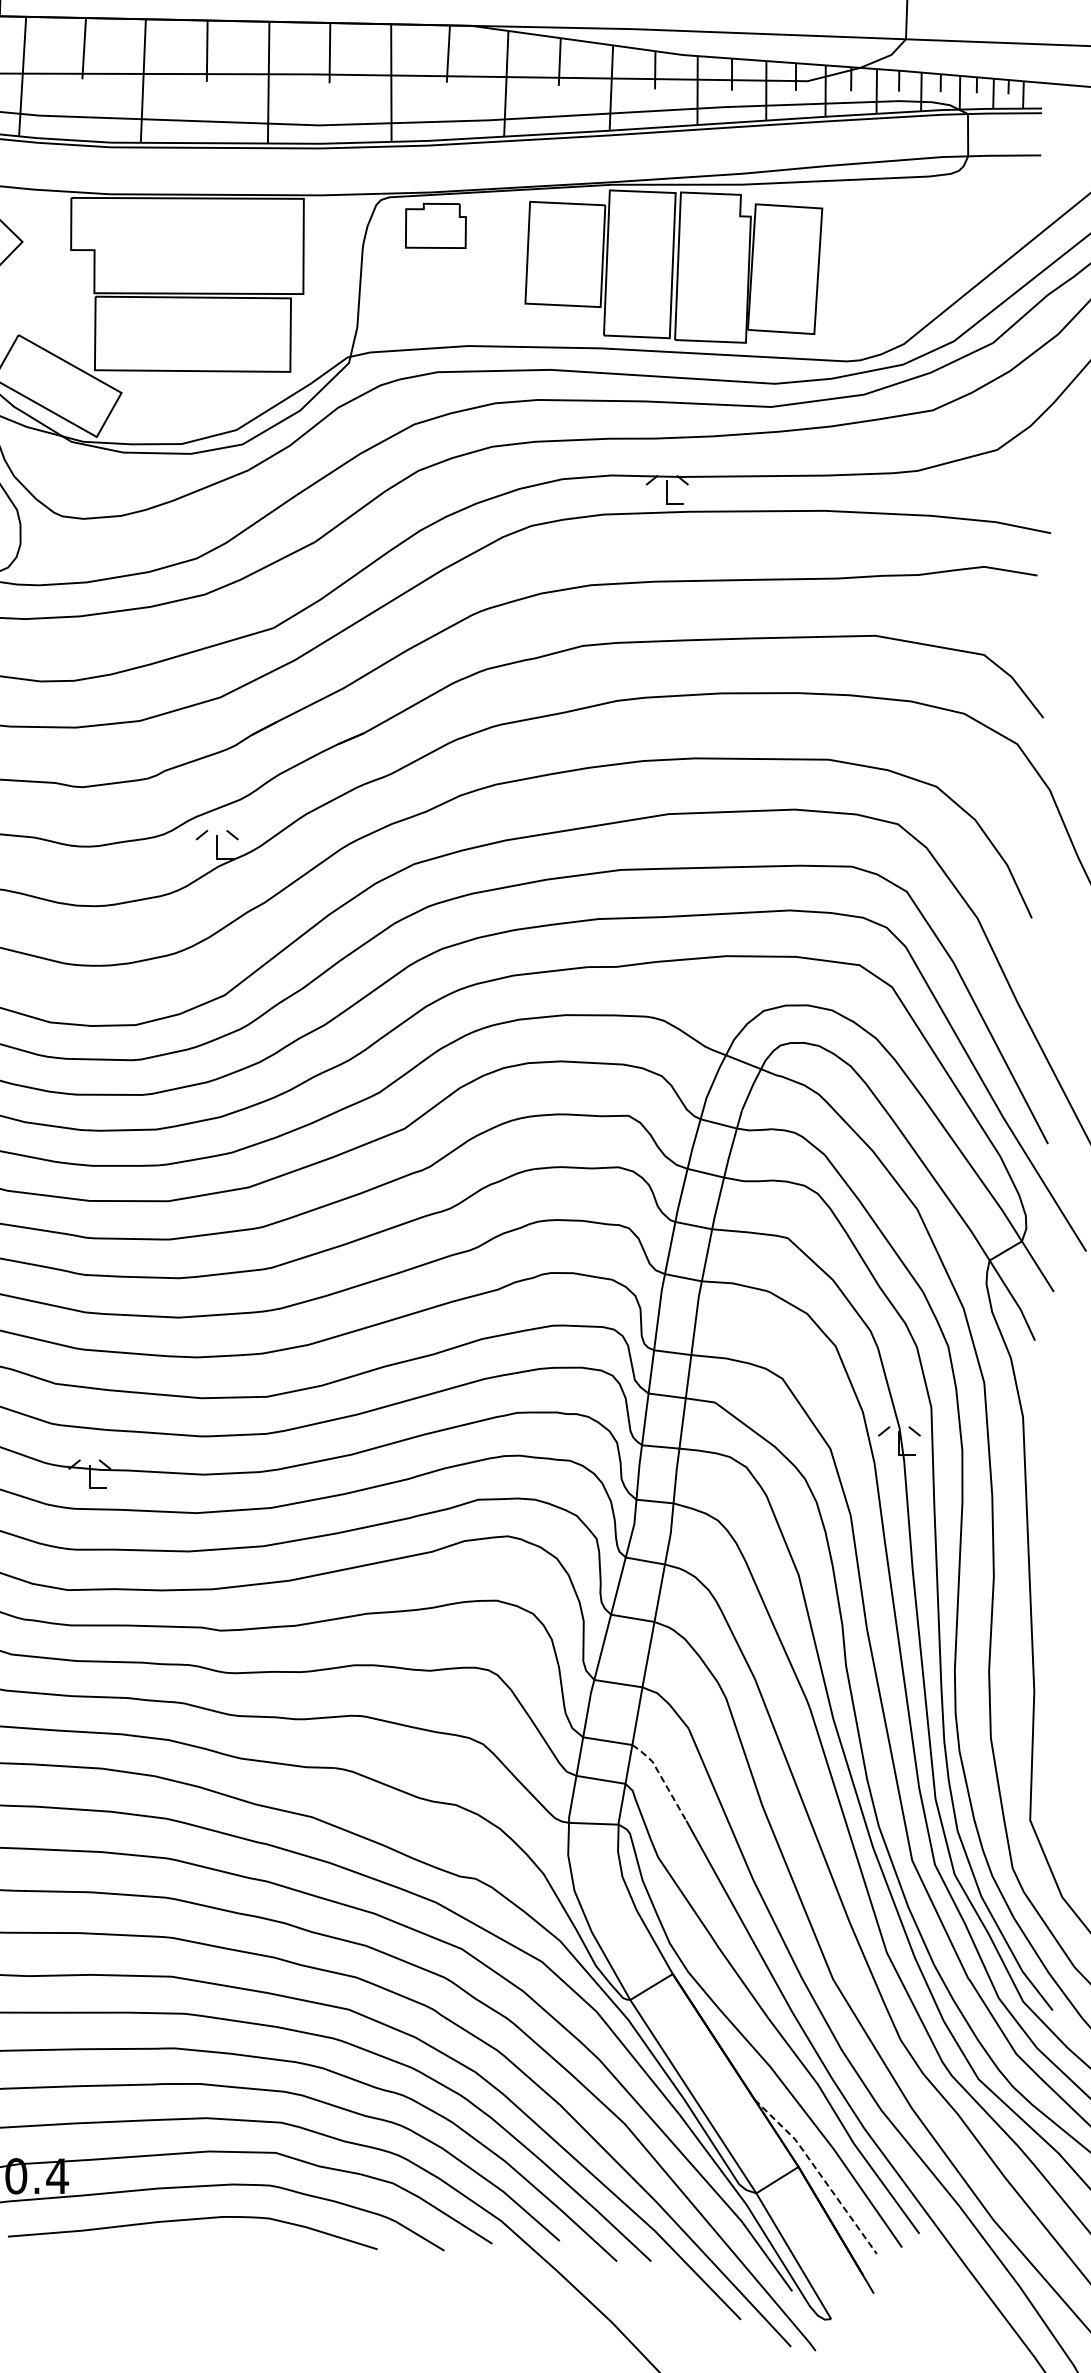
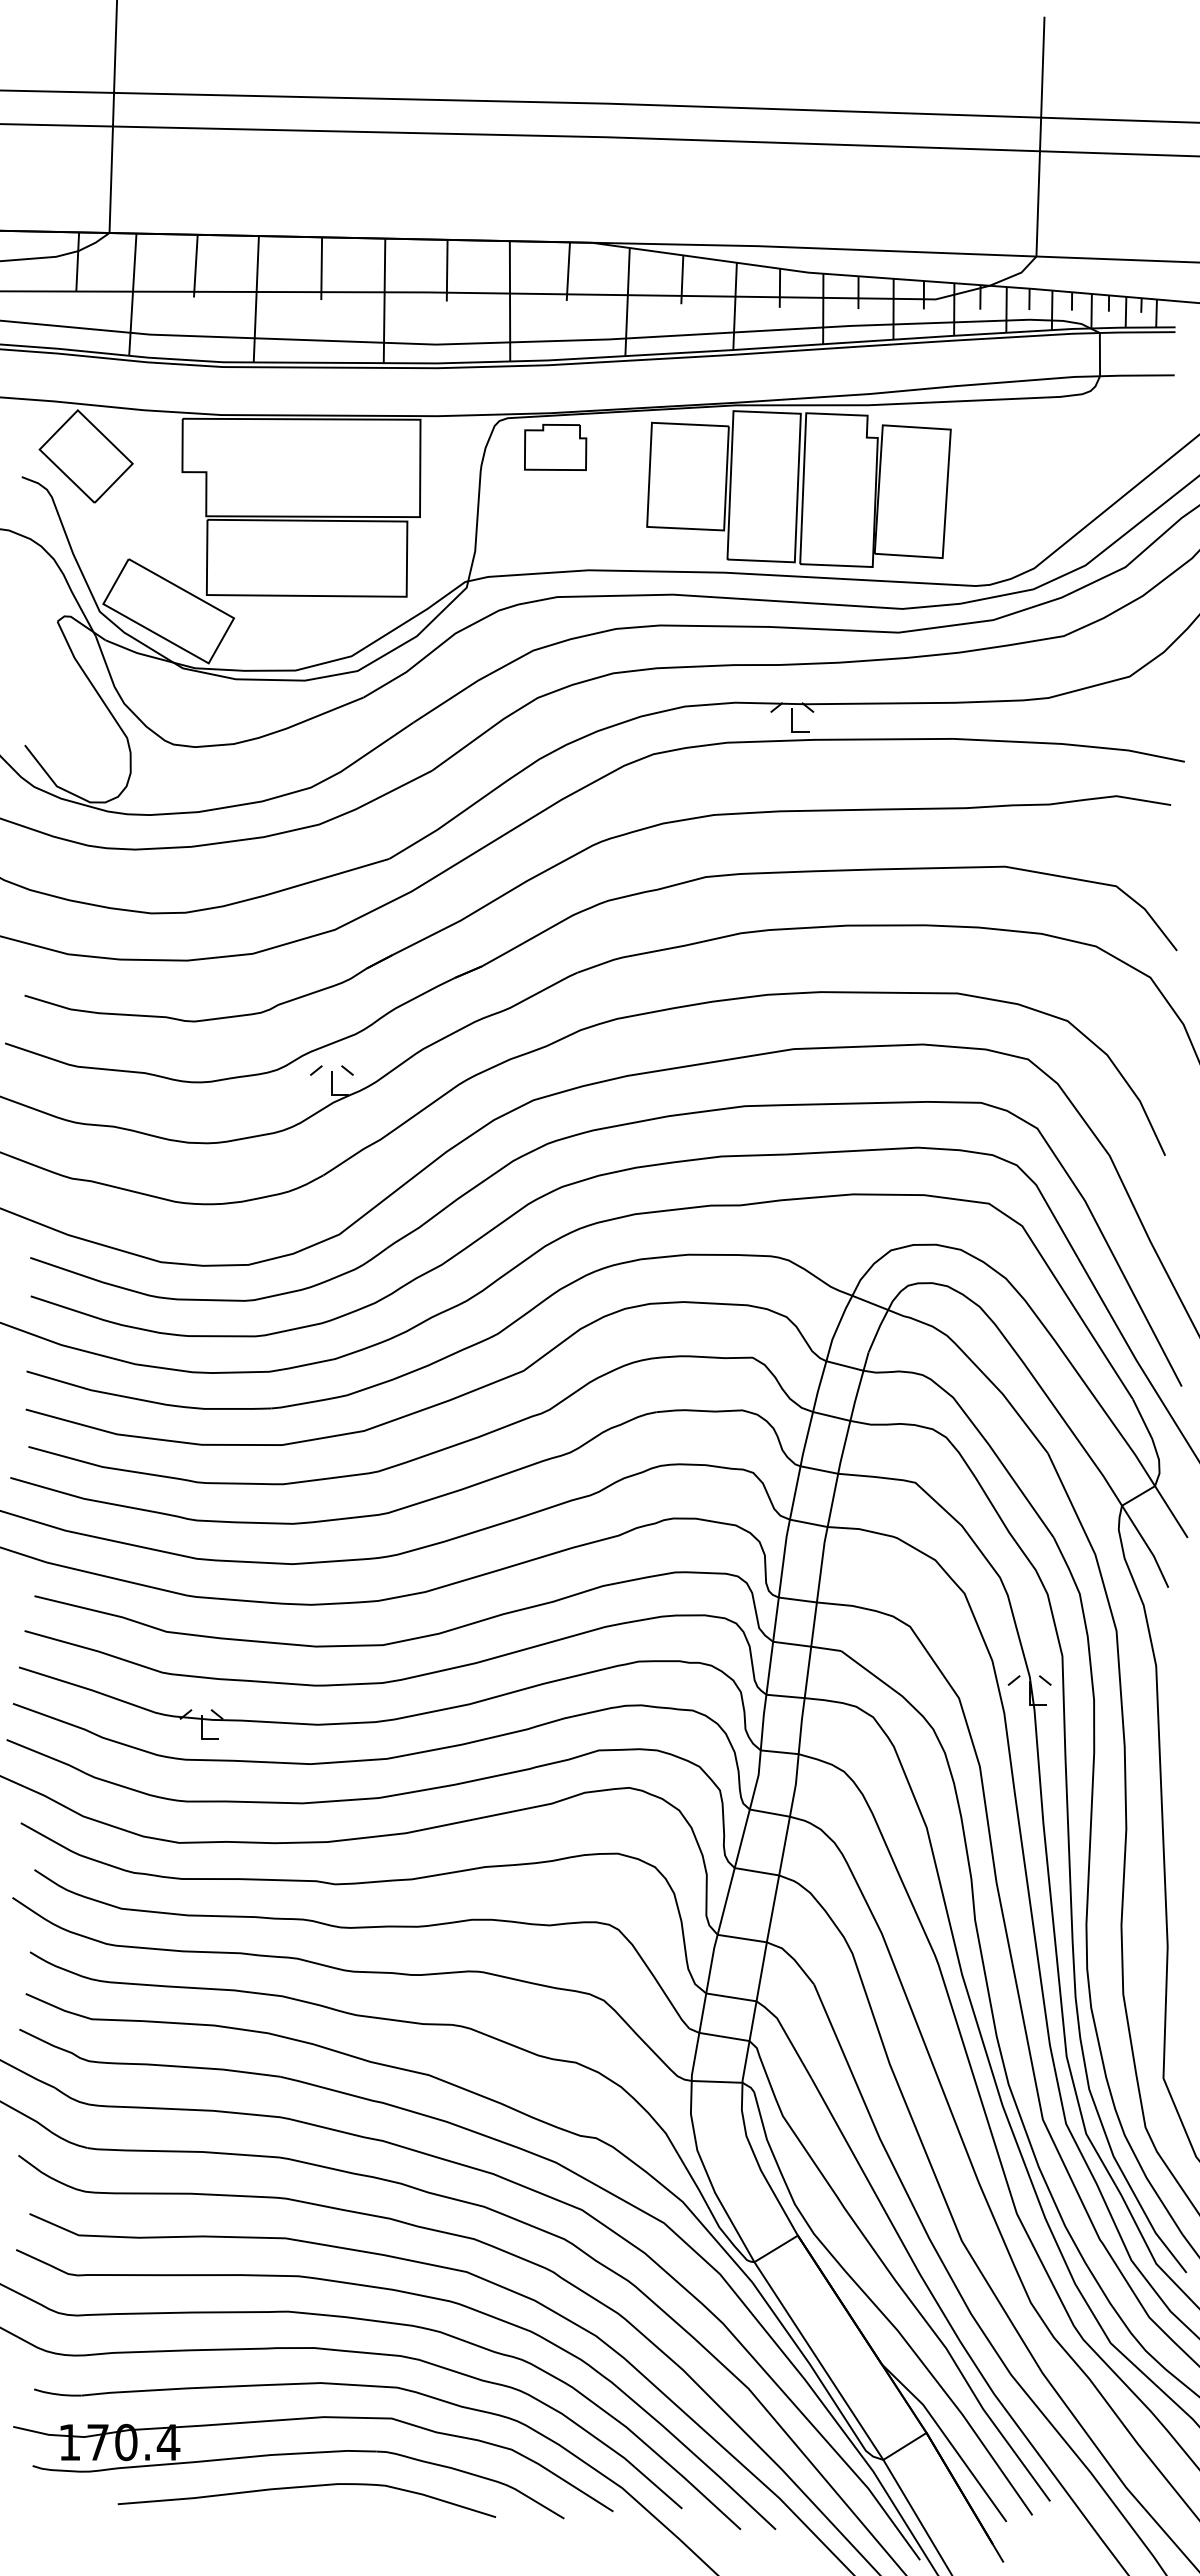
line: (662, 1779) -> (787, 2036), dashed -> solid
line: (819, 2172) -> (947, 2438), dashed -> solid

